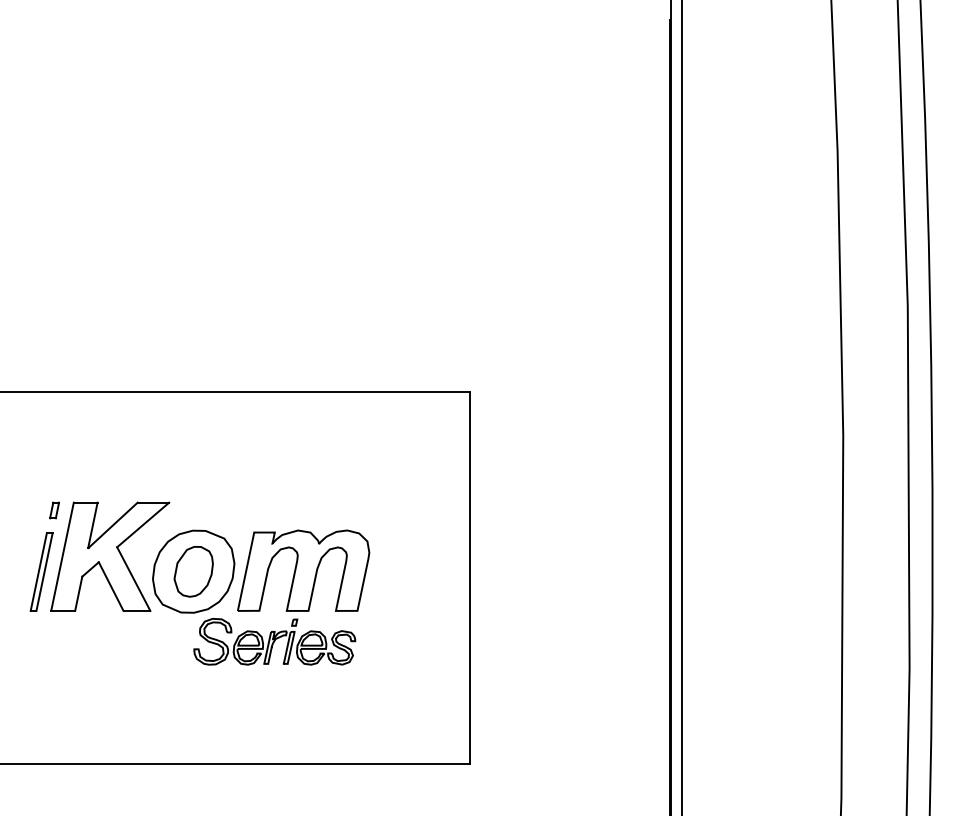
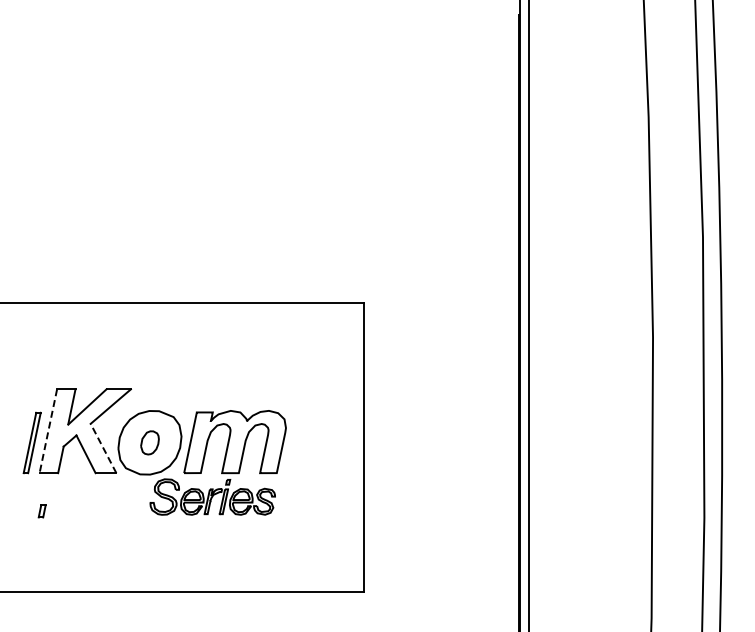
part: (53, 510) -> (41, 511), moved
line: (62, 557) -> (48, 431), solid -> dashed
part: (193, 571) -> (149, 442), size x0.6
line: (133, 579) -> (103, 448), solid -> dashed

